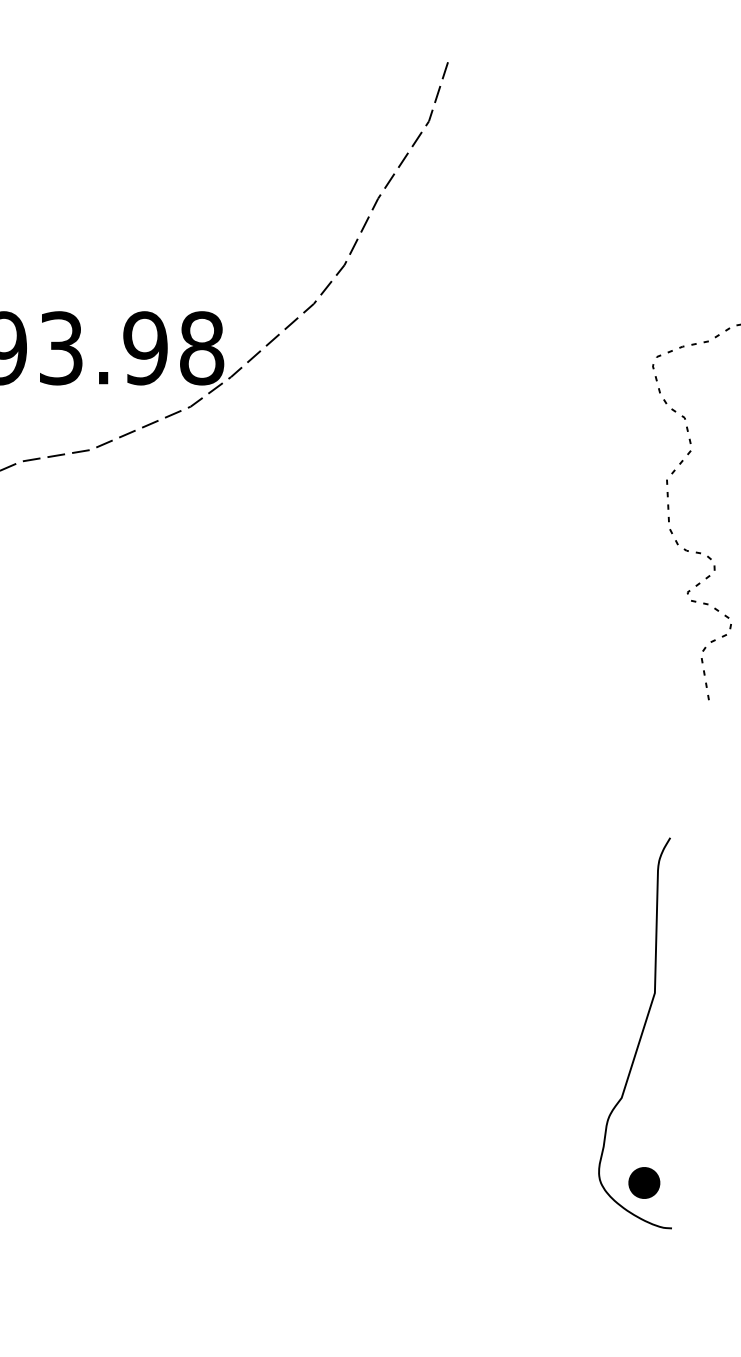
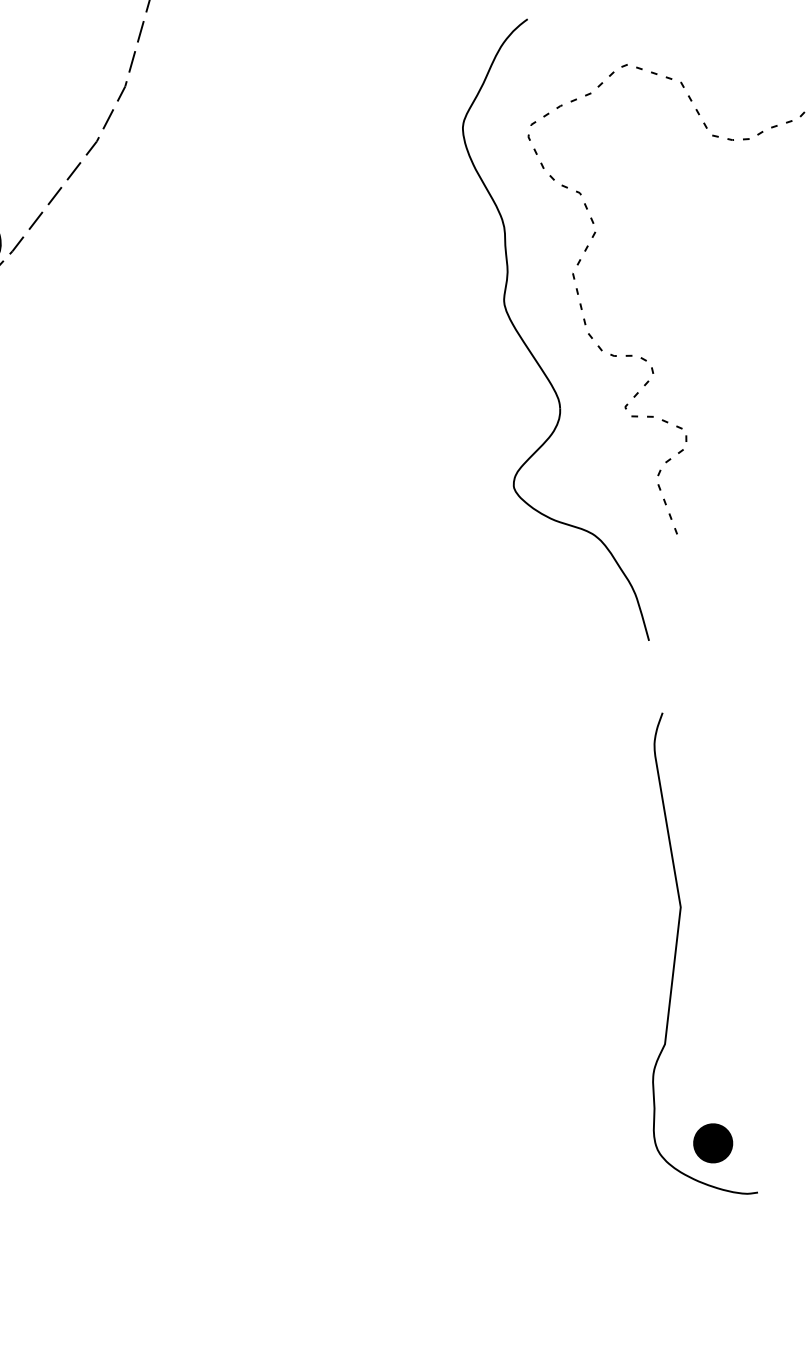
part: (621, 531) -> (529, 347), added

